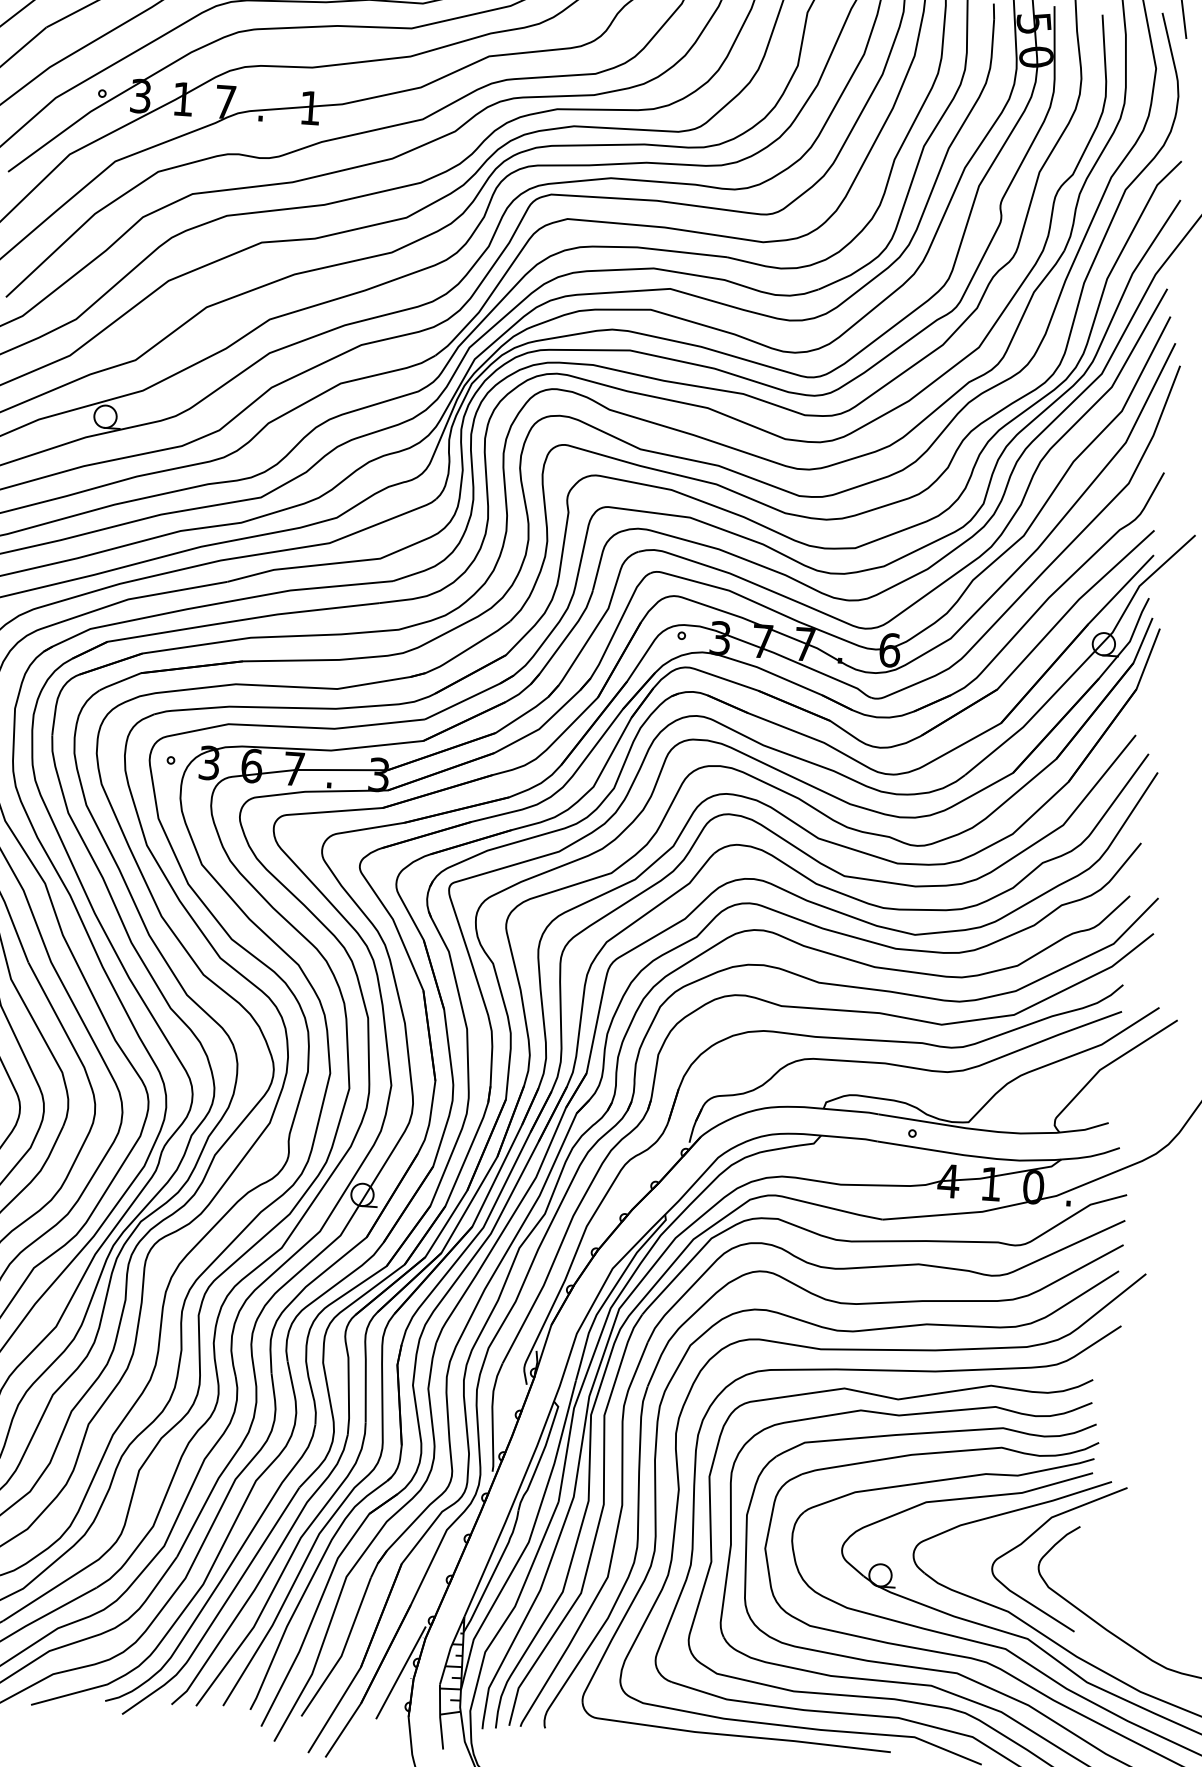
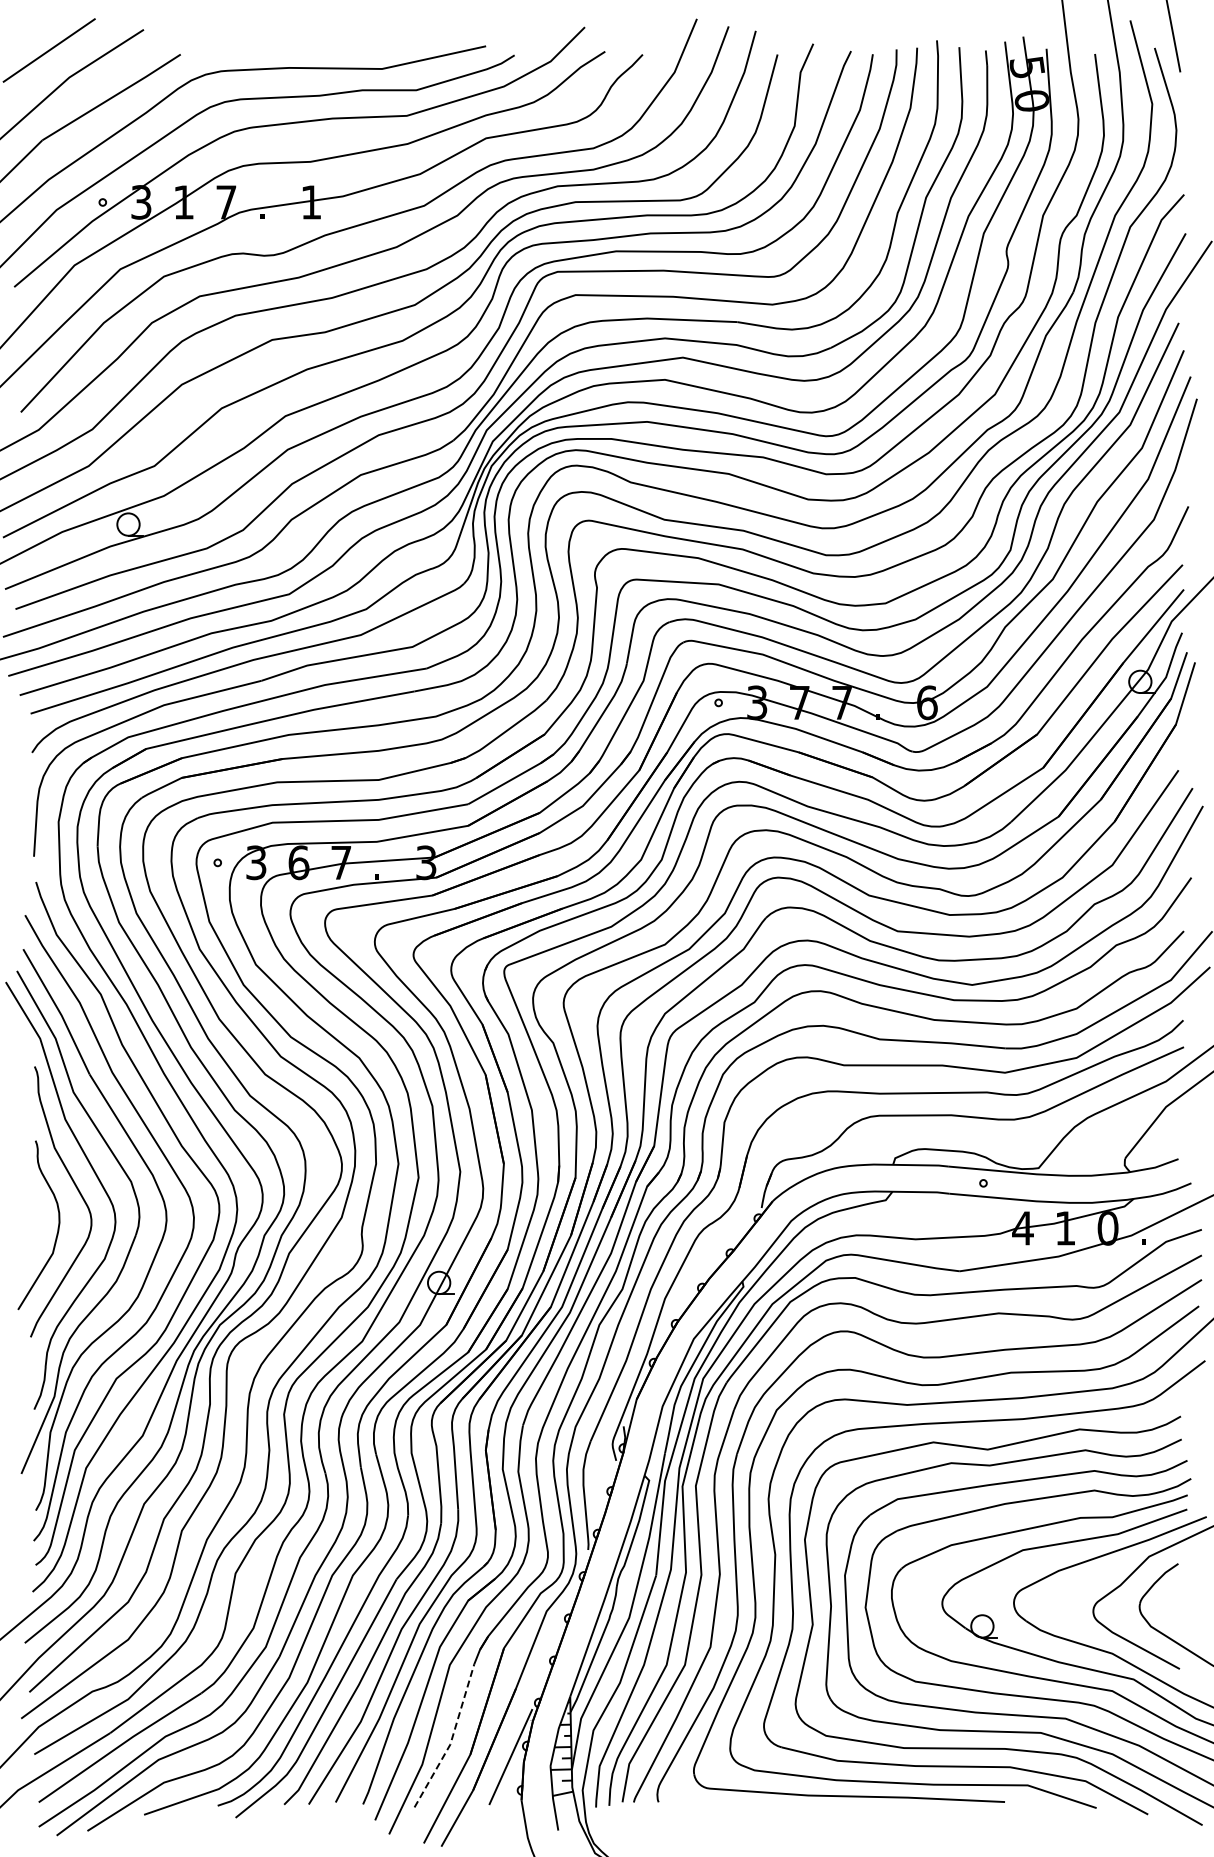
line: (342, 1651) -> (451, 1739), solid -> dashed

